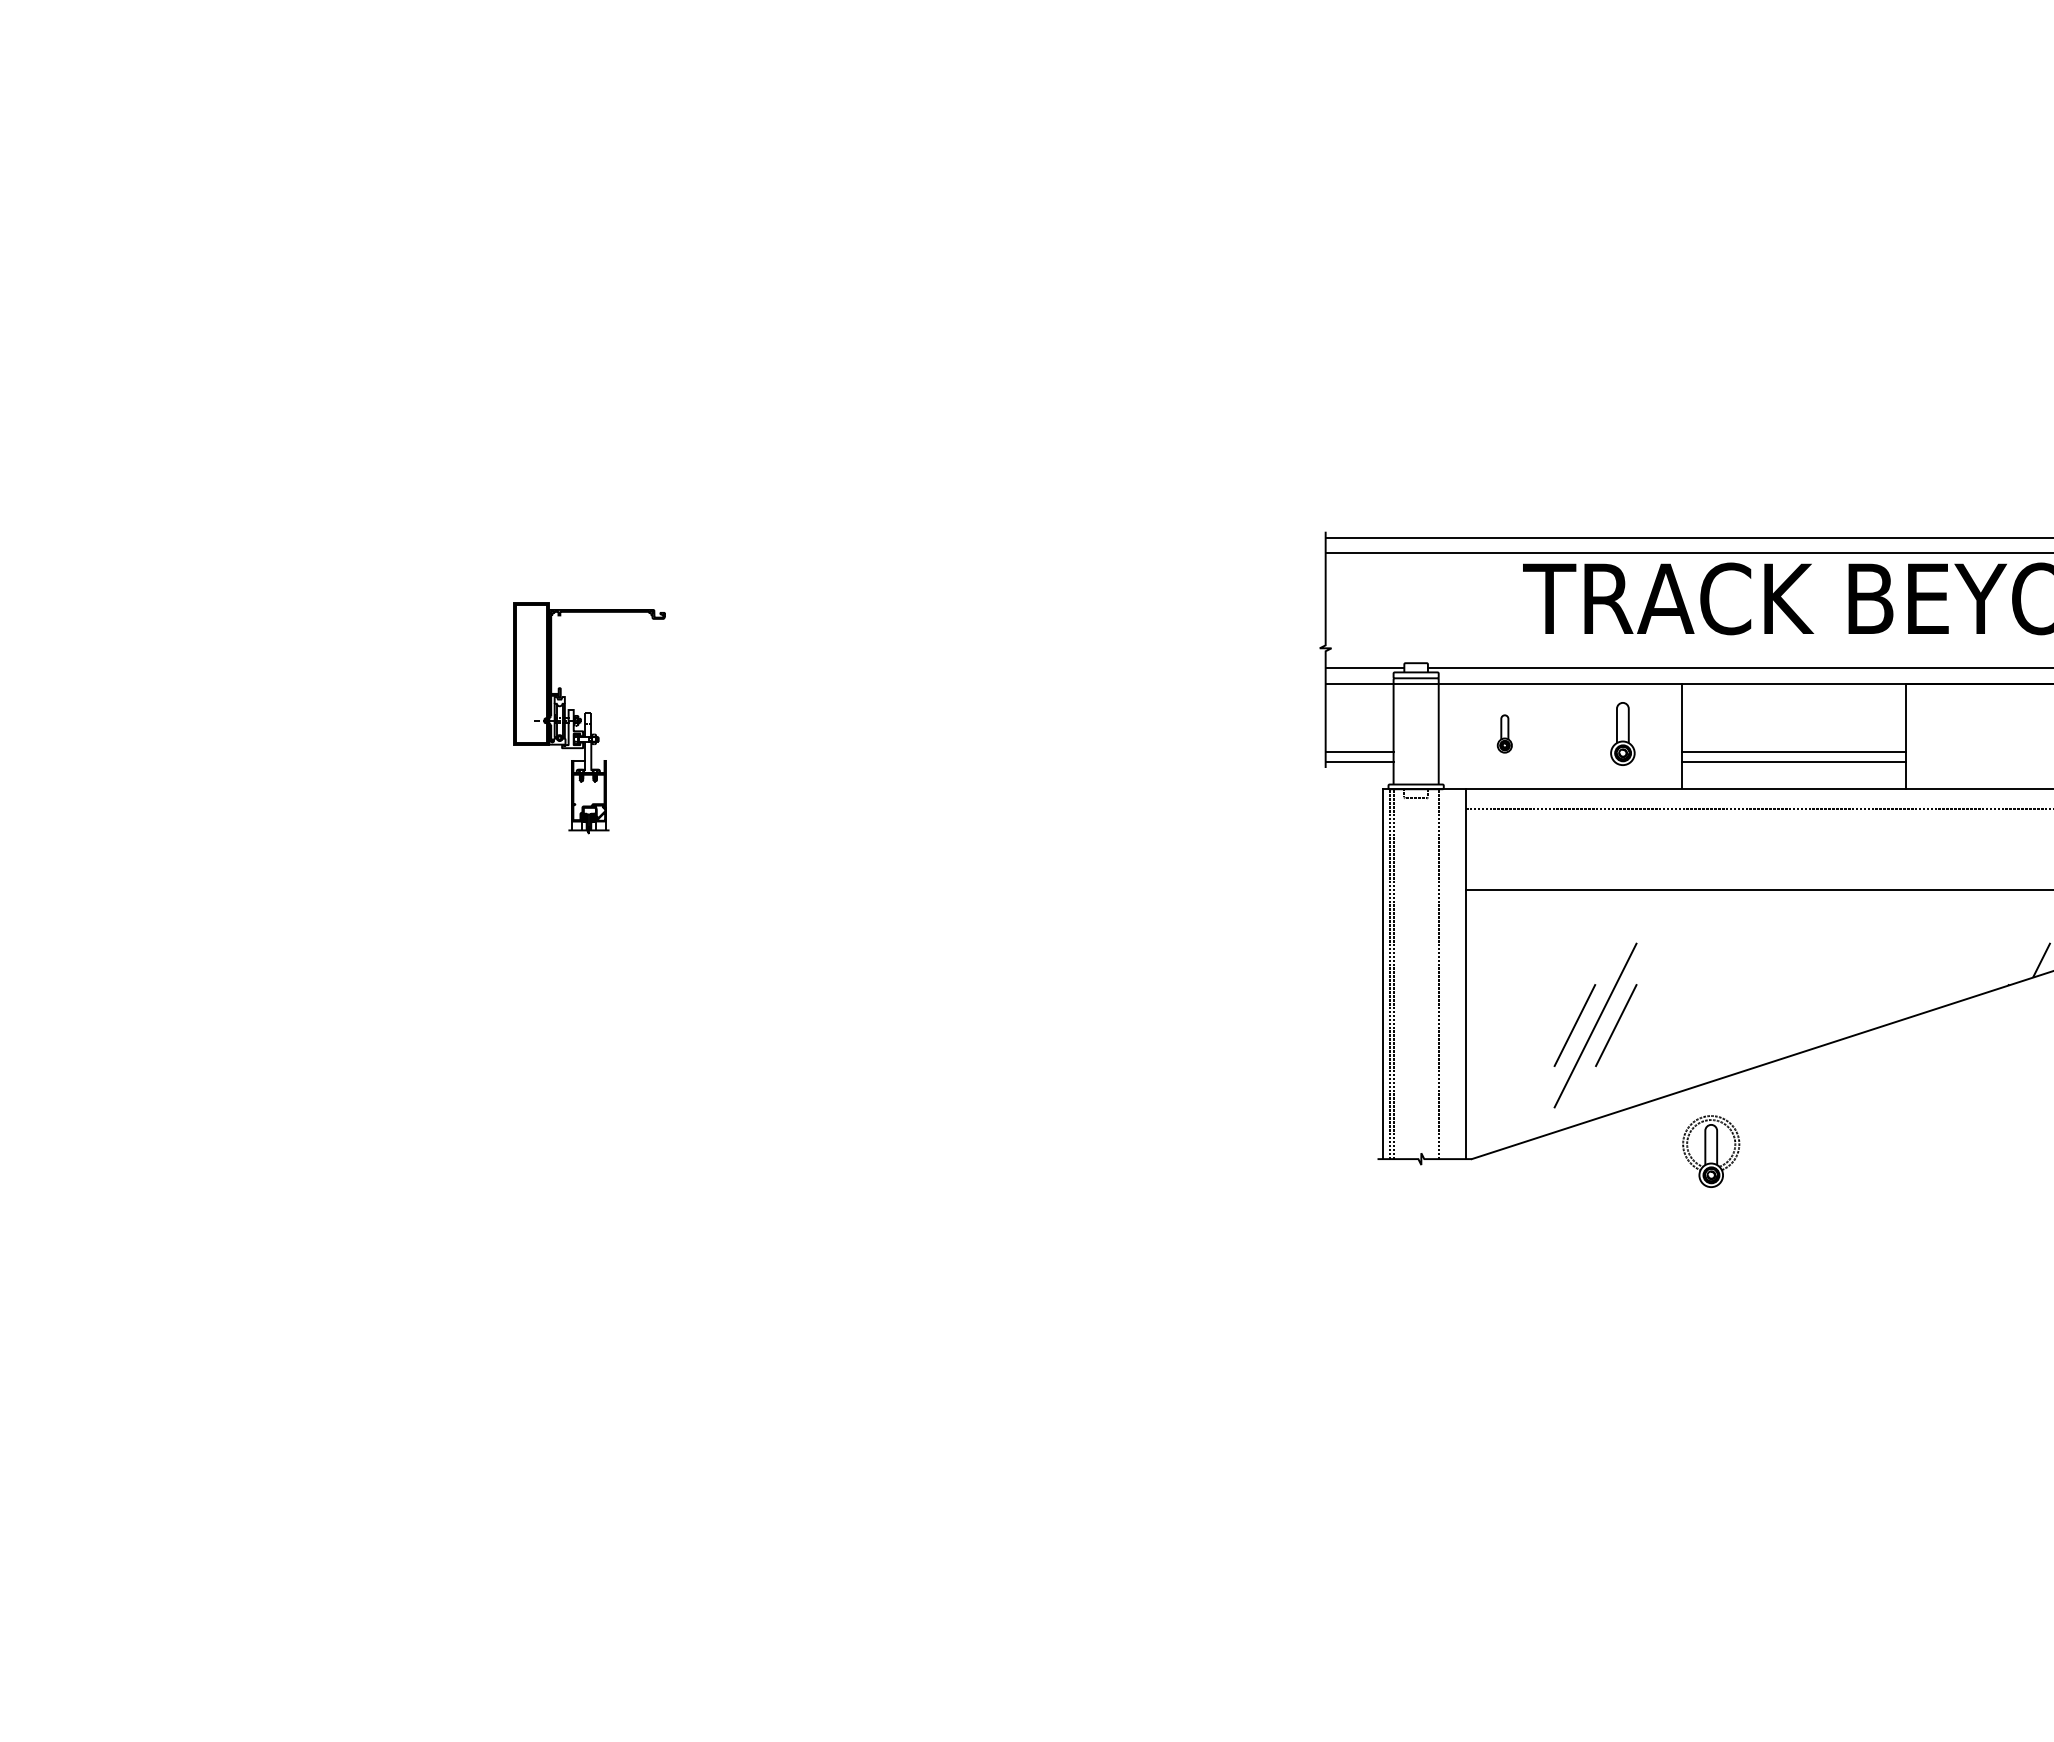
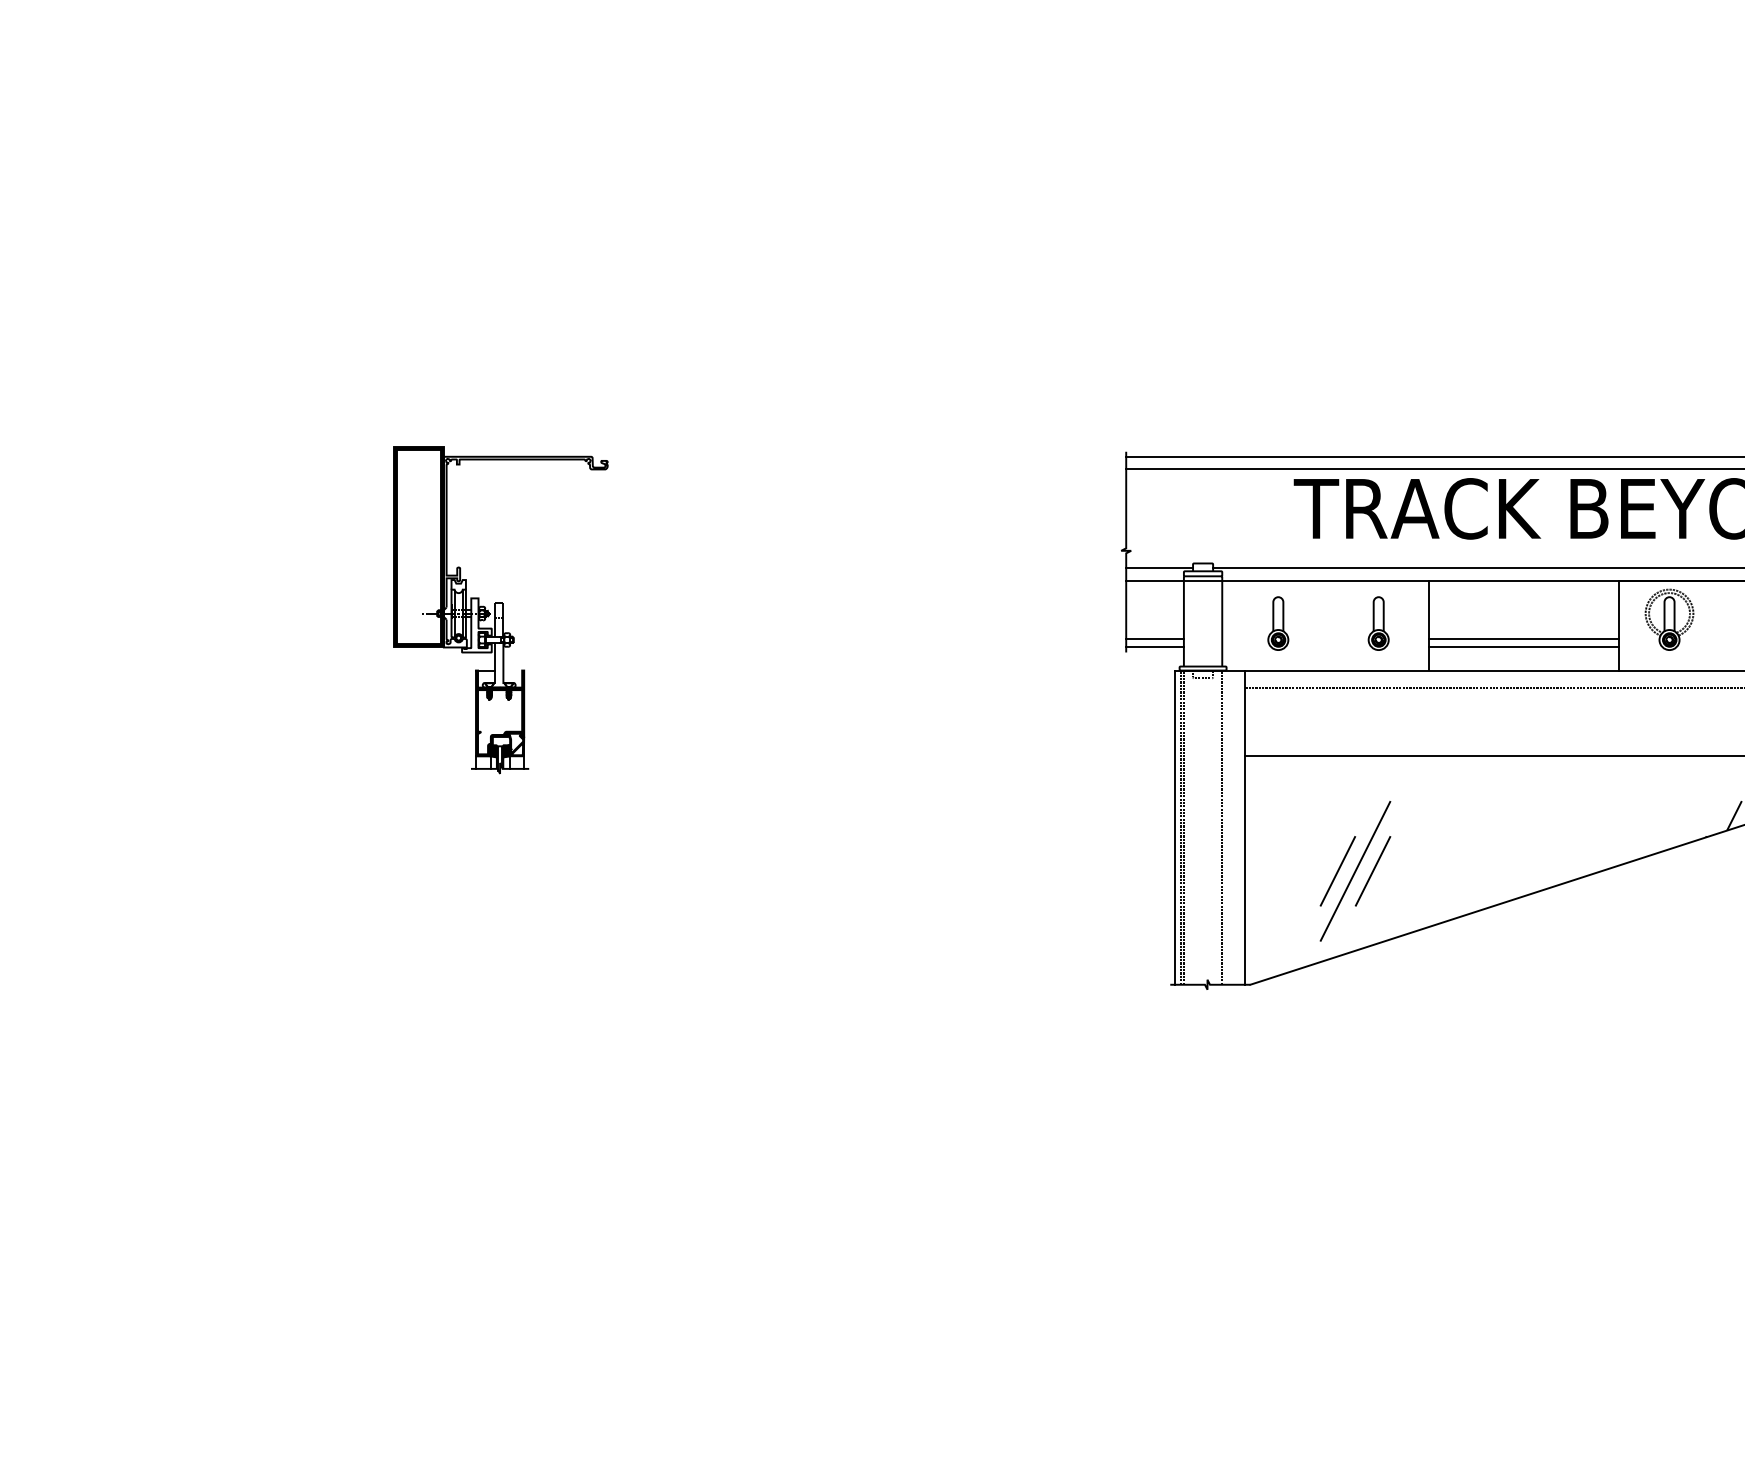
part: (589, 718) -> (500, 610), size x1.67
part: (1504, 733) -> (1278, 623), size x1.67
part: (1711, 1151) -> (1669, 619), moved

